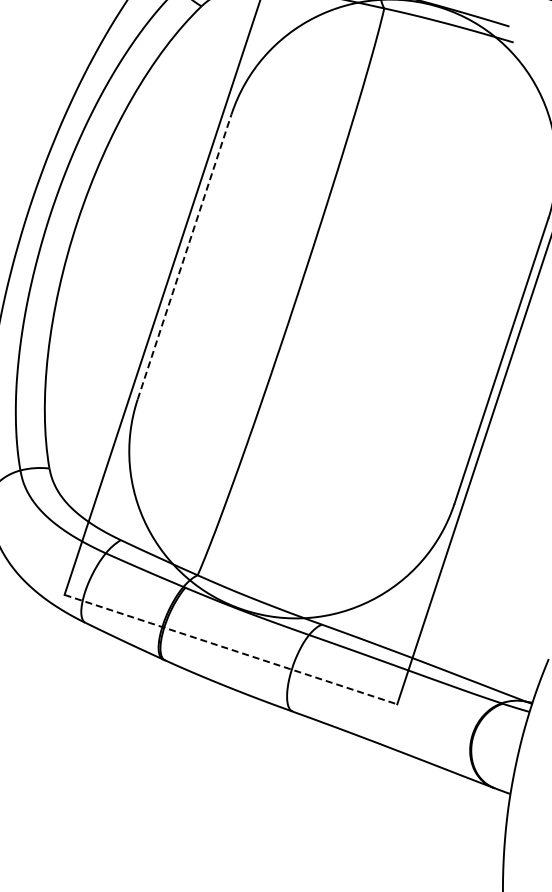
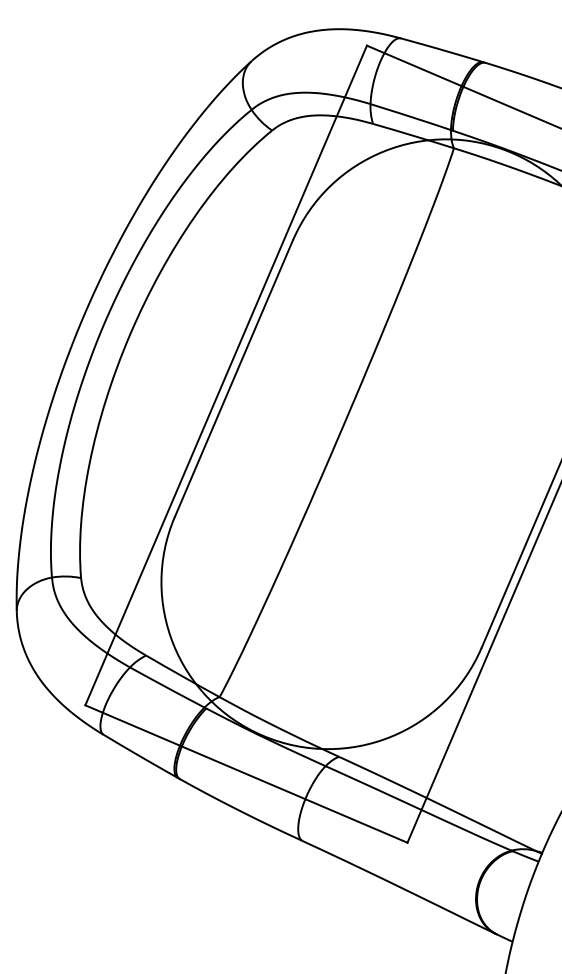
line: (185, 256) -> (234, 378), dashed -> solid
line: (231, 650) -> (246, 774), dashed -> solid

